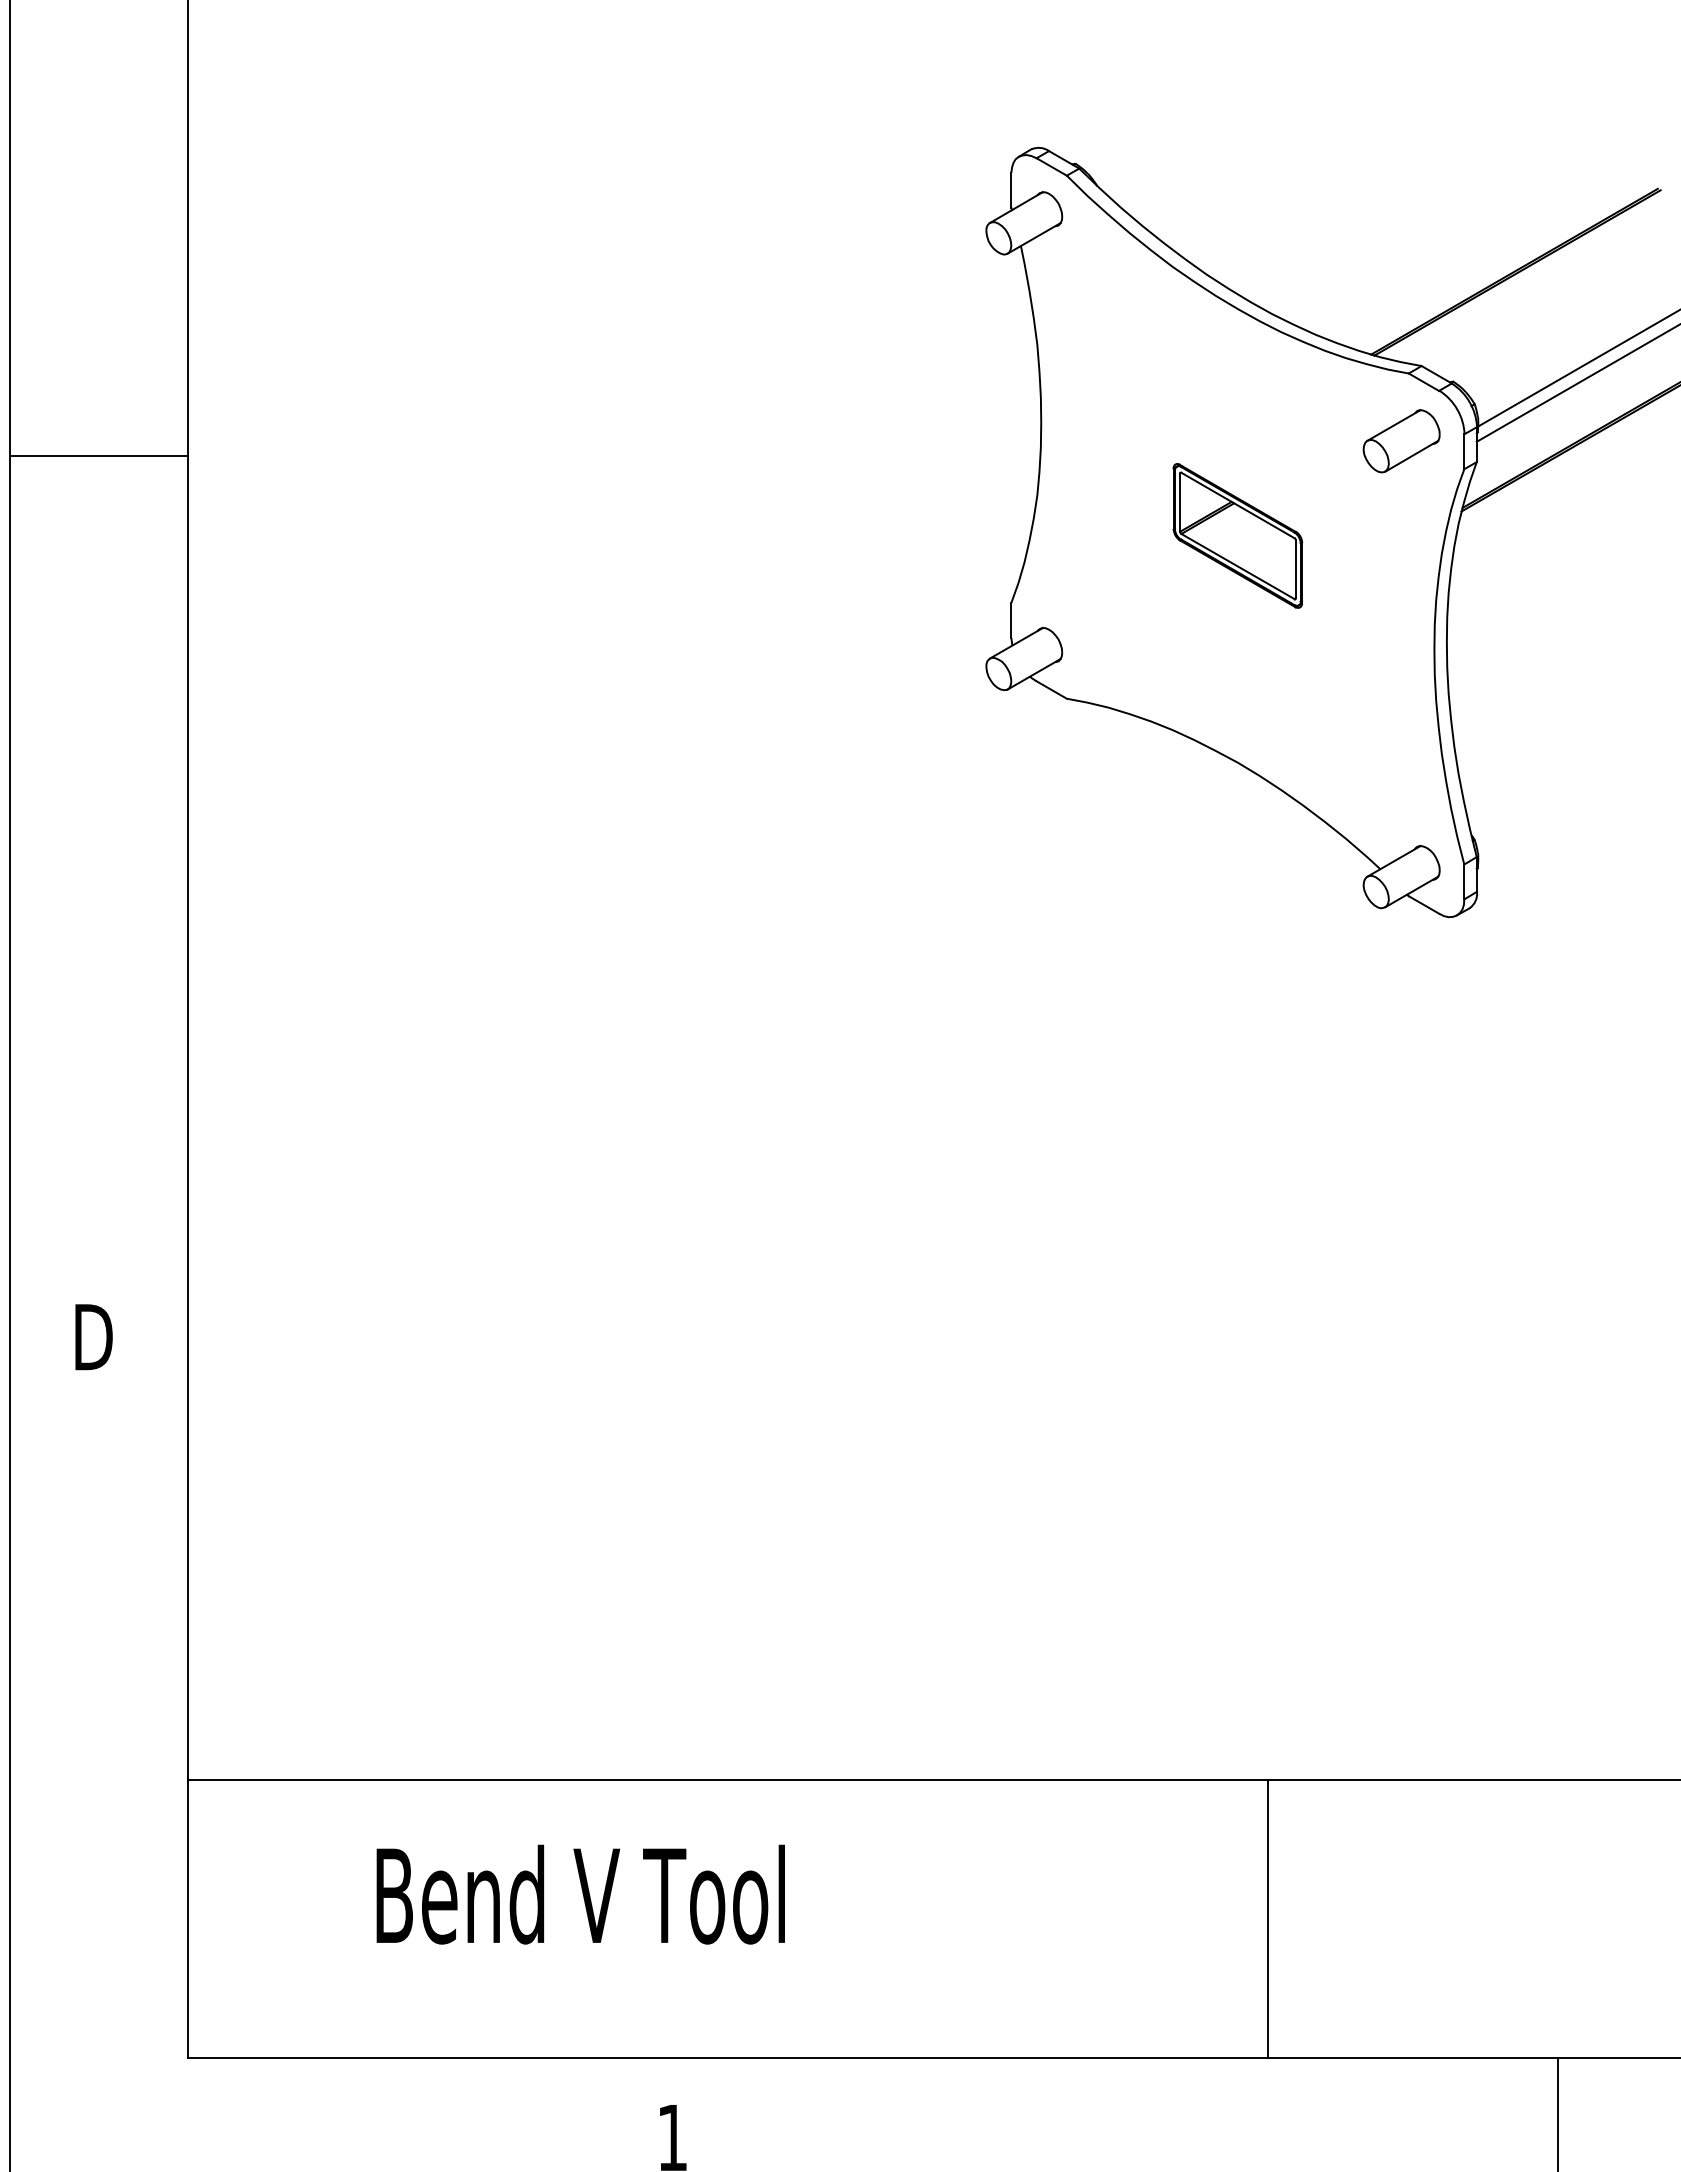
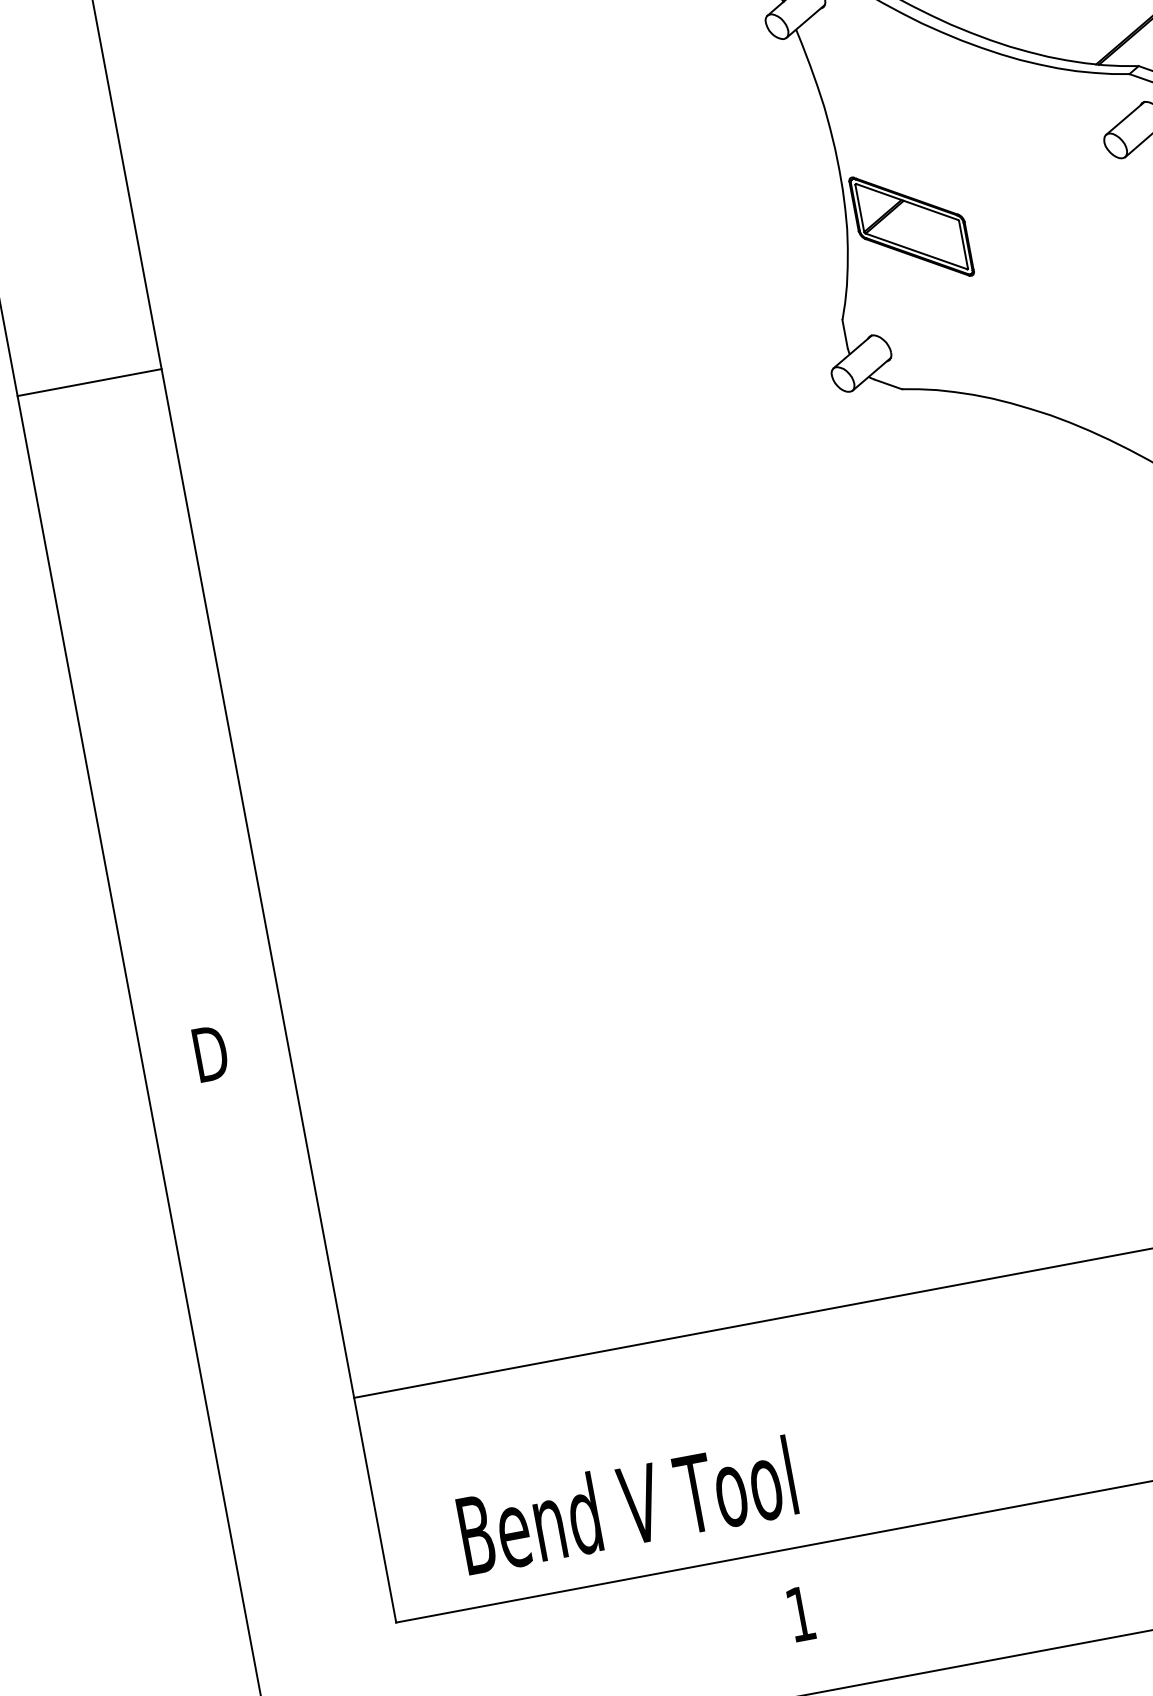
line: (98, 456) -> (89, 382), moved
part: (1237, 535) -> (911, 226), moved
text: (580, 1894) -> (626, 1505), moved

